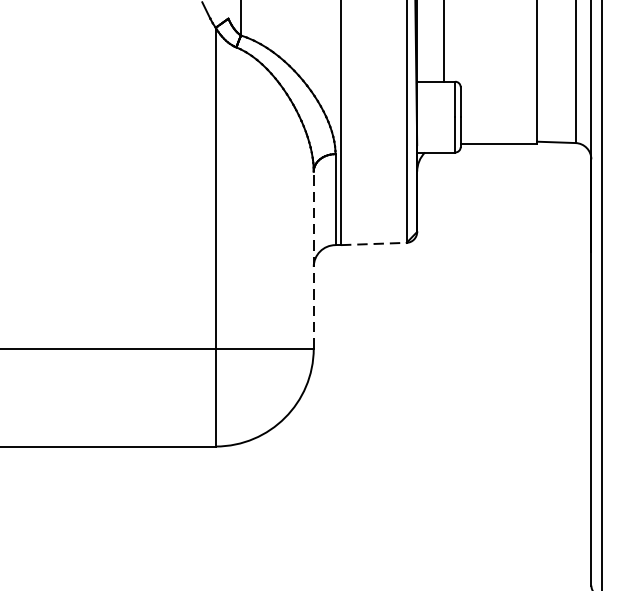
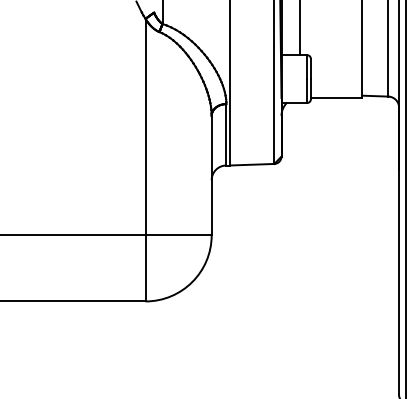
line: (374, 243) -> (252, 164), dashed -> solid
line: (313, 259) -> (211, 175), dashed -> solid

